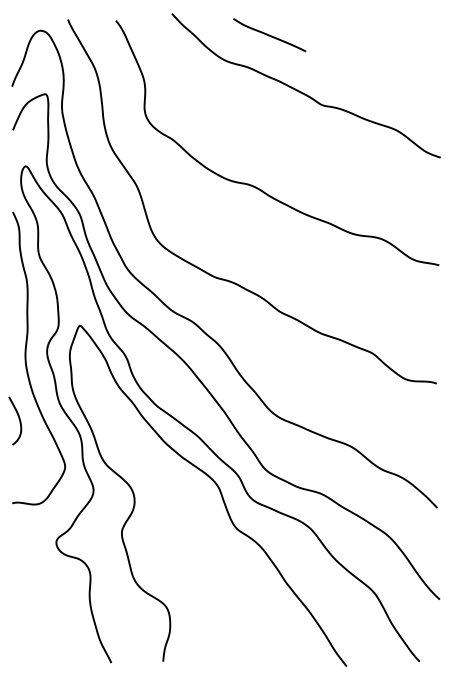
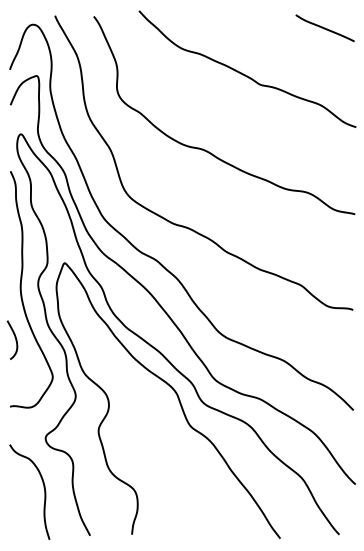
curve: (268, 35) -> (324, 28), moved
curve: (53, 603) -> (43, 487), added

